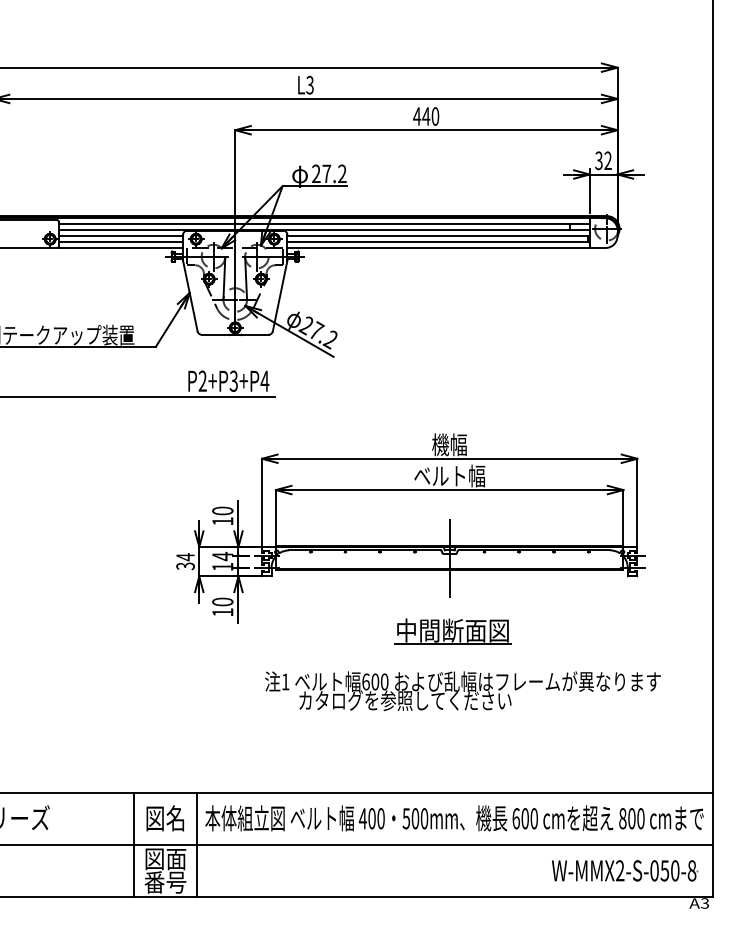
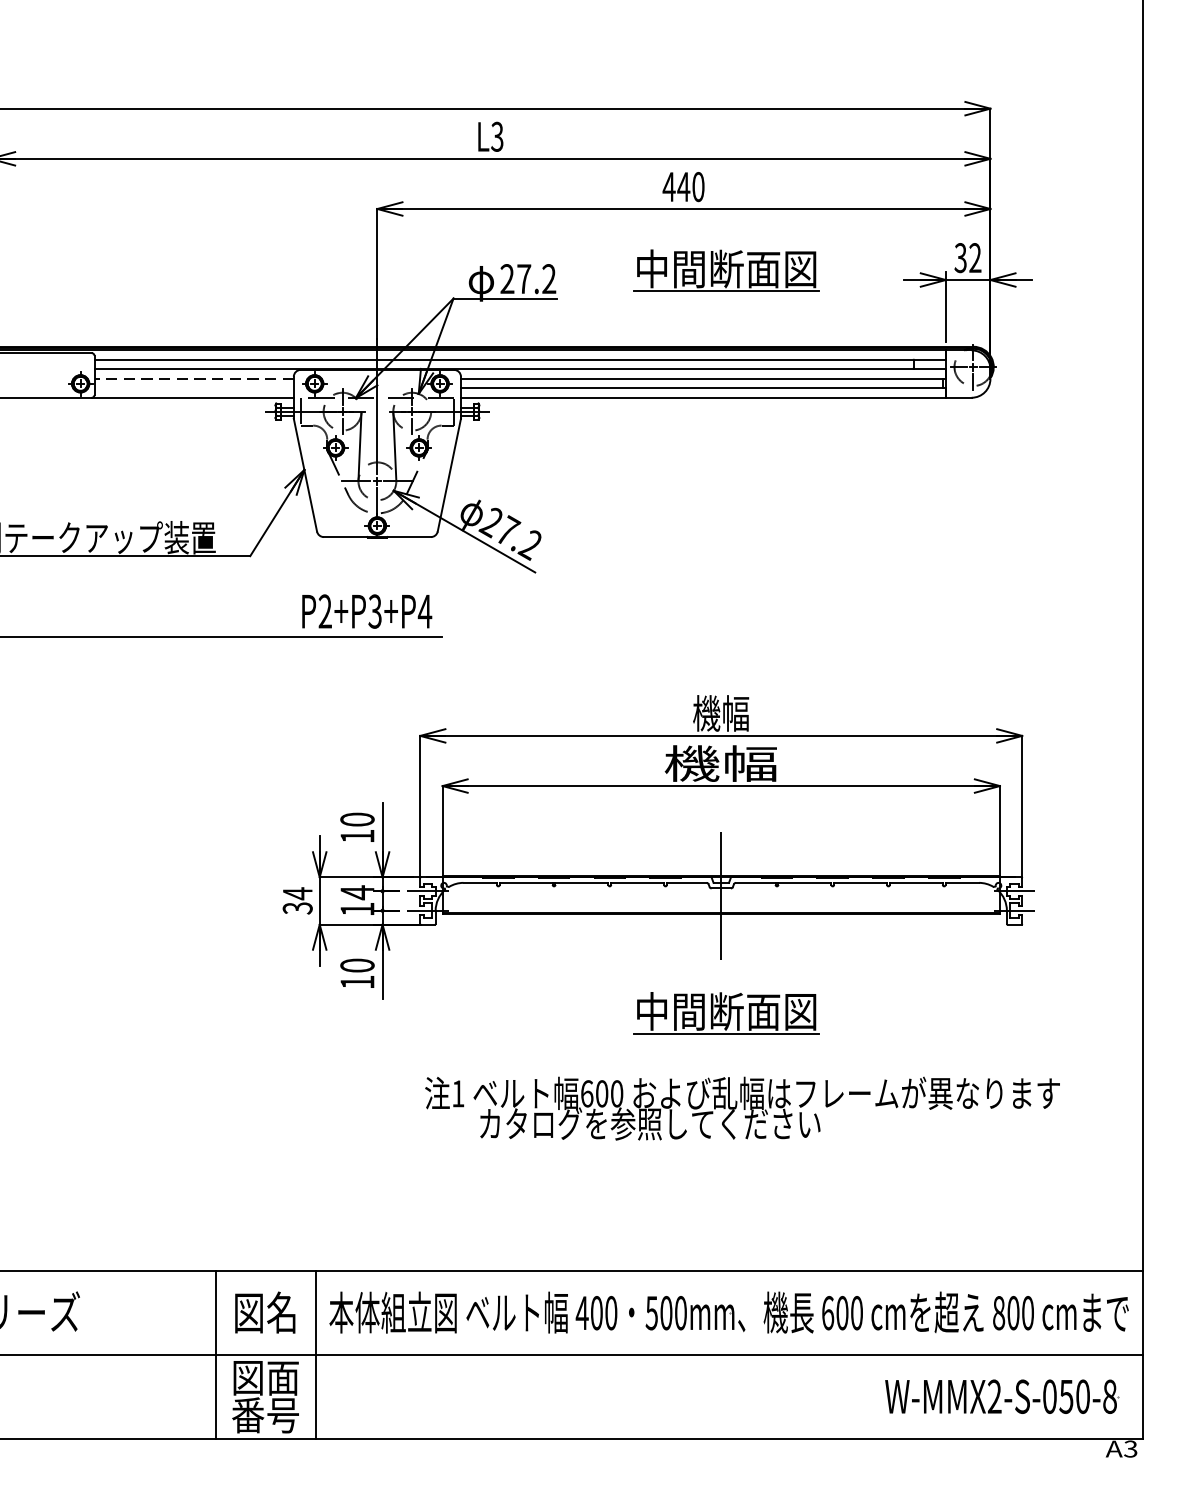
part: (452, 168) -> (725, 270), added
line: (120, 236) -> (193, 379), solid -> dashed
line: (120, 242) -> (193, 389), removed
text: (449, 475) -> (721, 762), ベルト幅 -> 機幅

